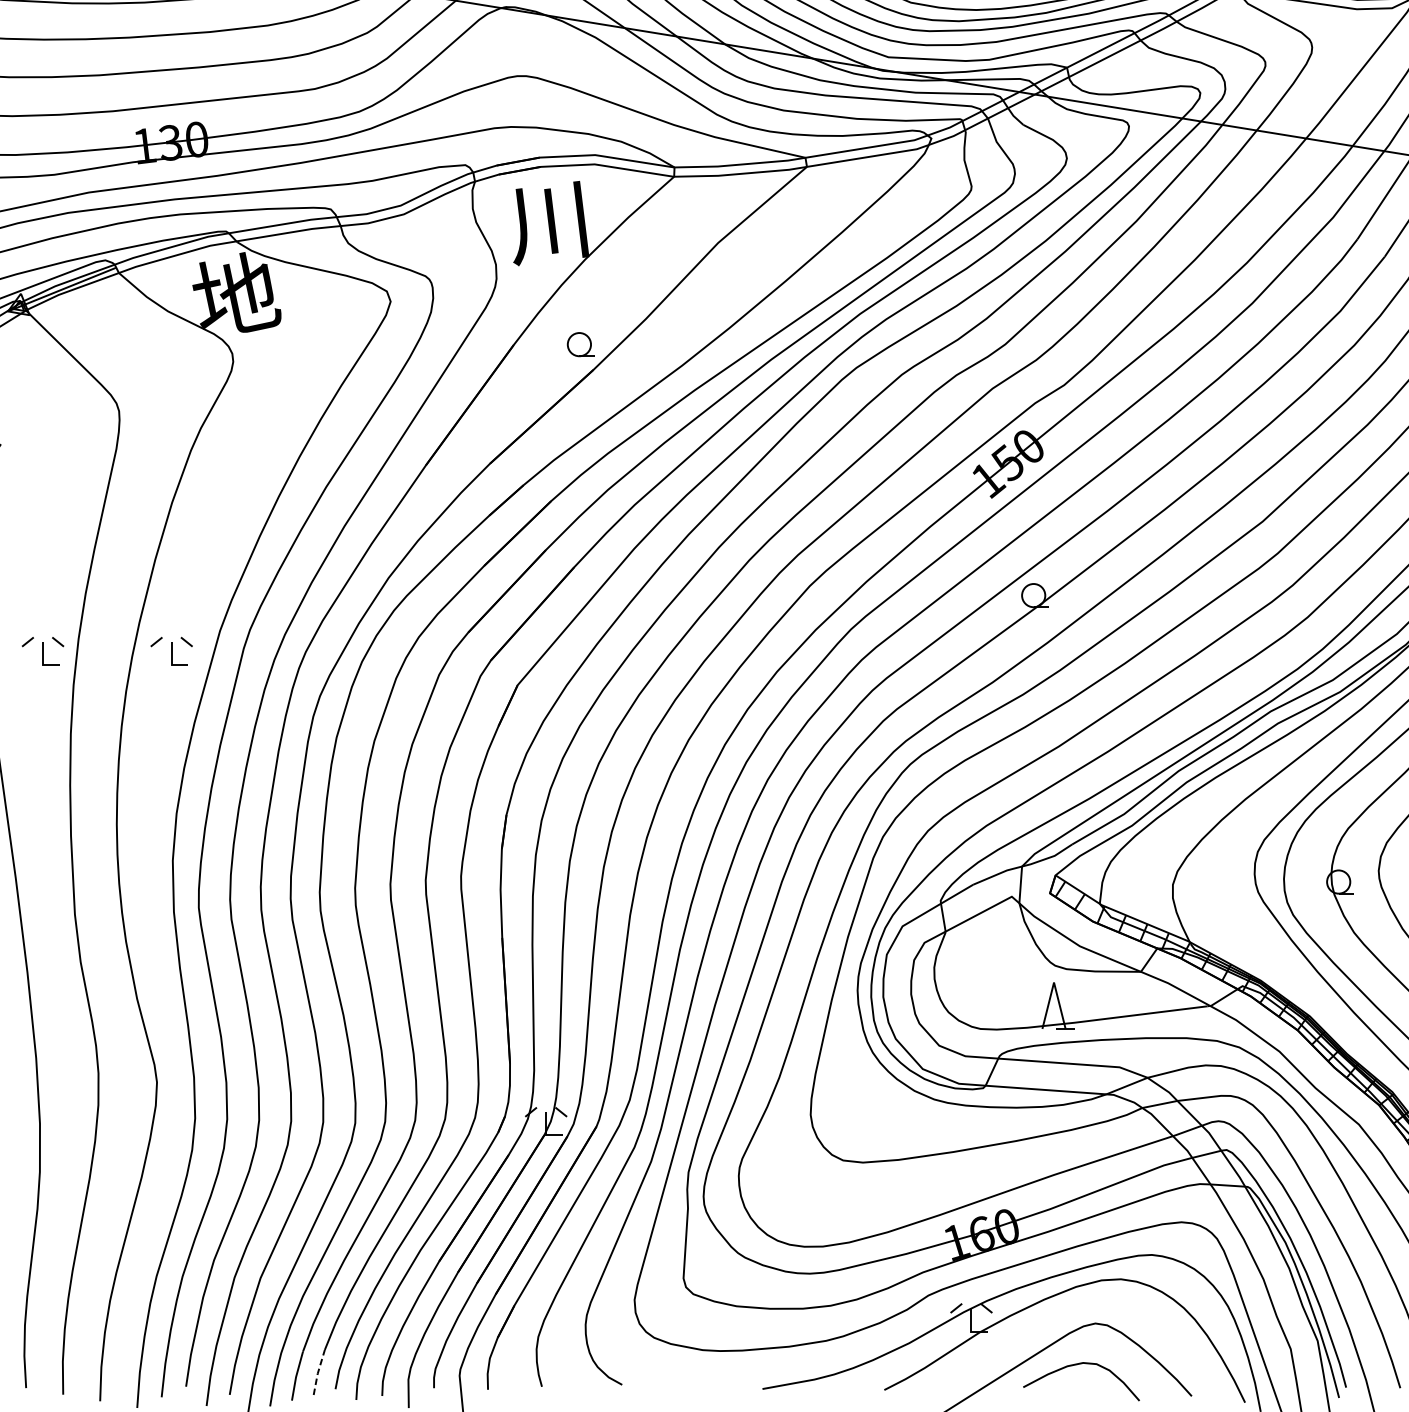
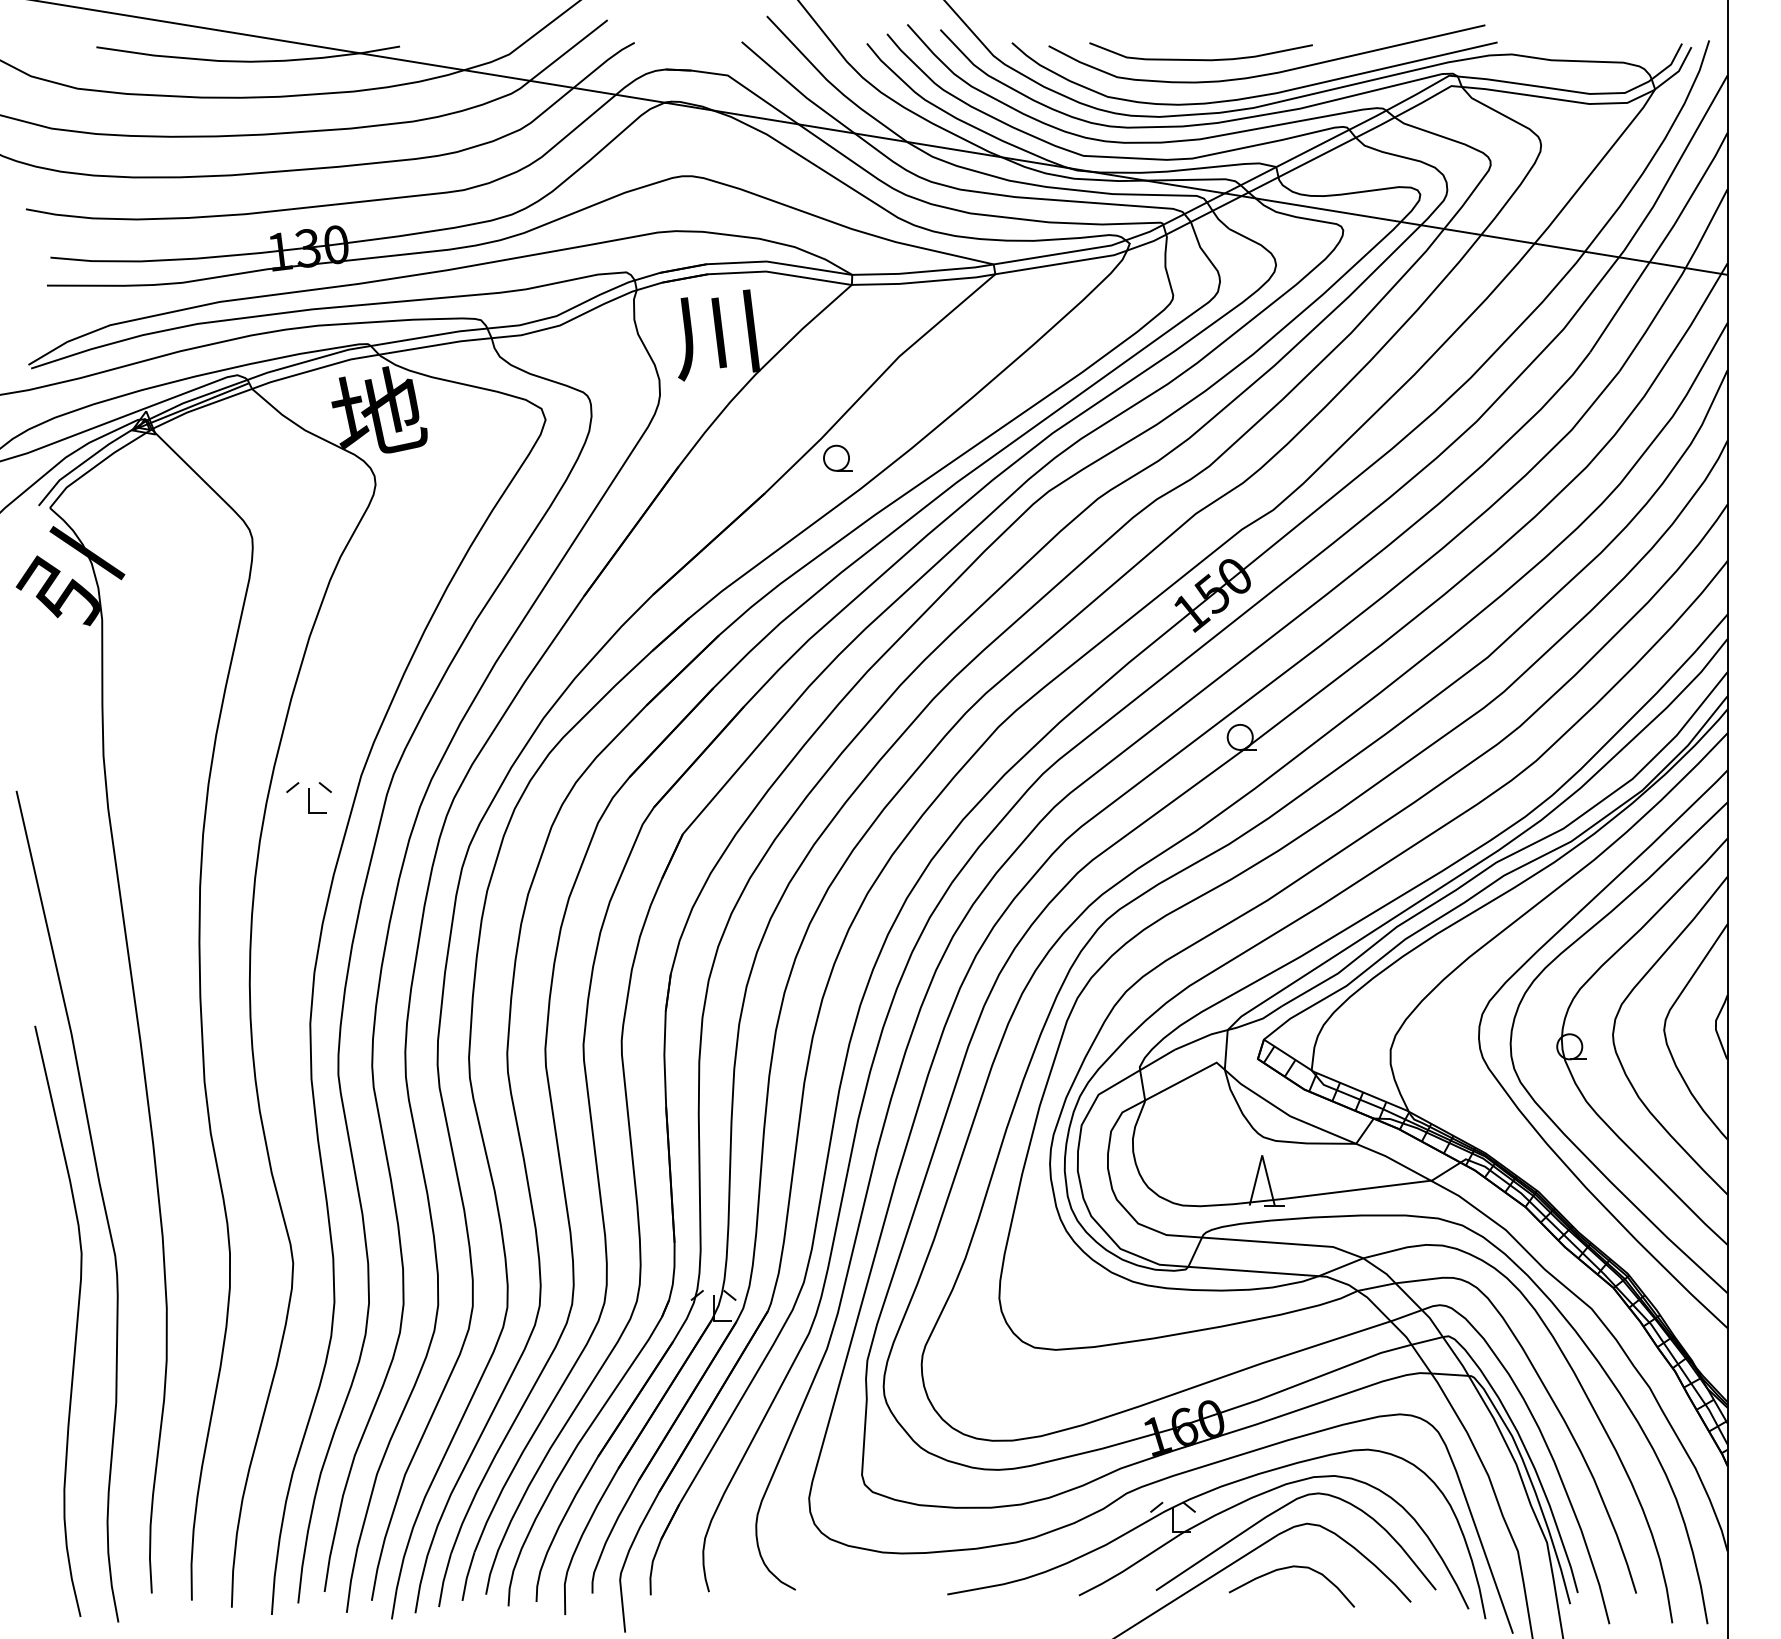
part: (580, 343) -> (837, 457), moved
part: (42, 651) -> (169, 797), removed
curve: (1070, 1311) -> (1279, 1510), added
line: (318, 1373) -> (467, 1577), dashed -> solid

